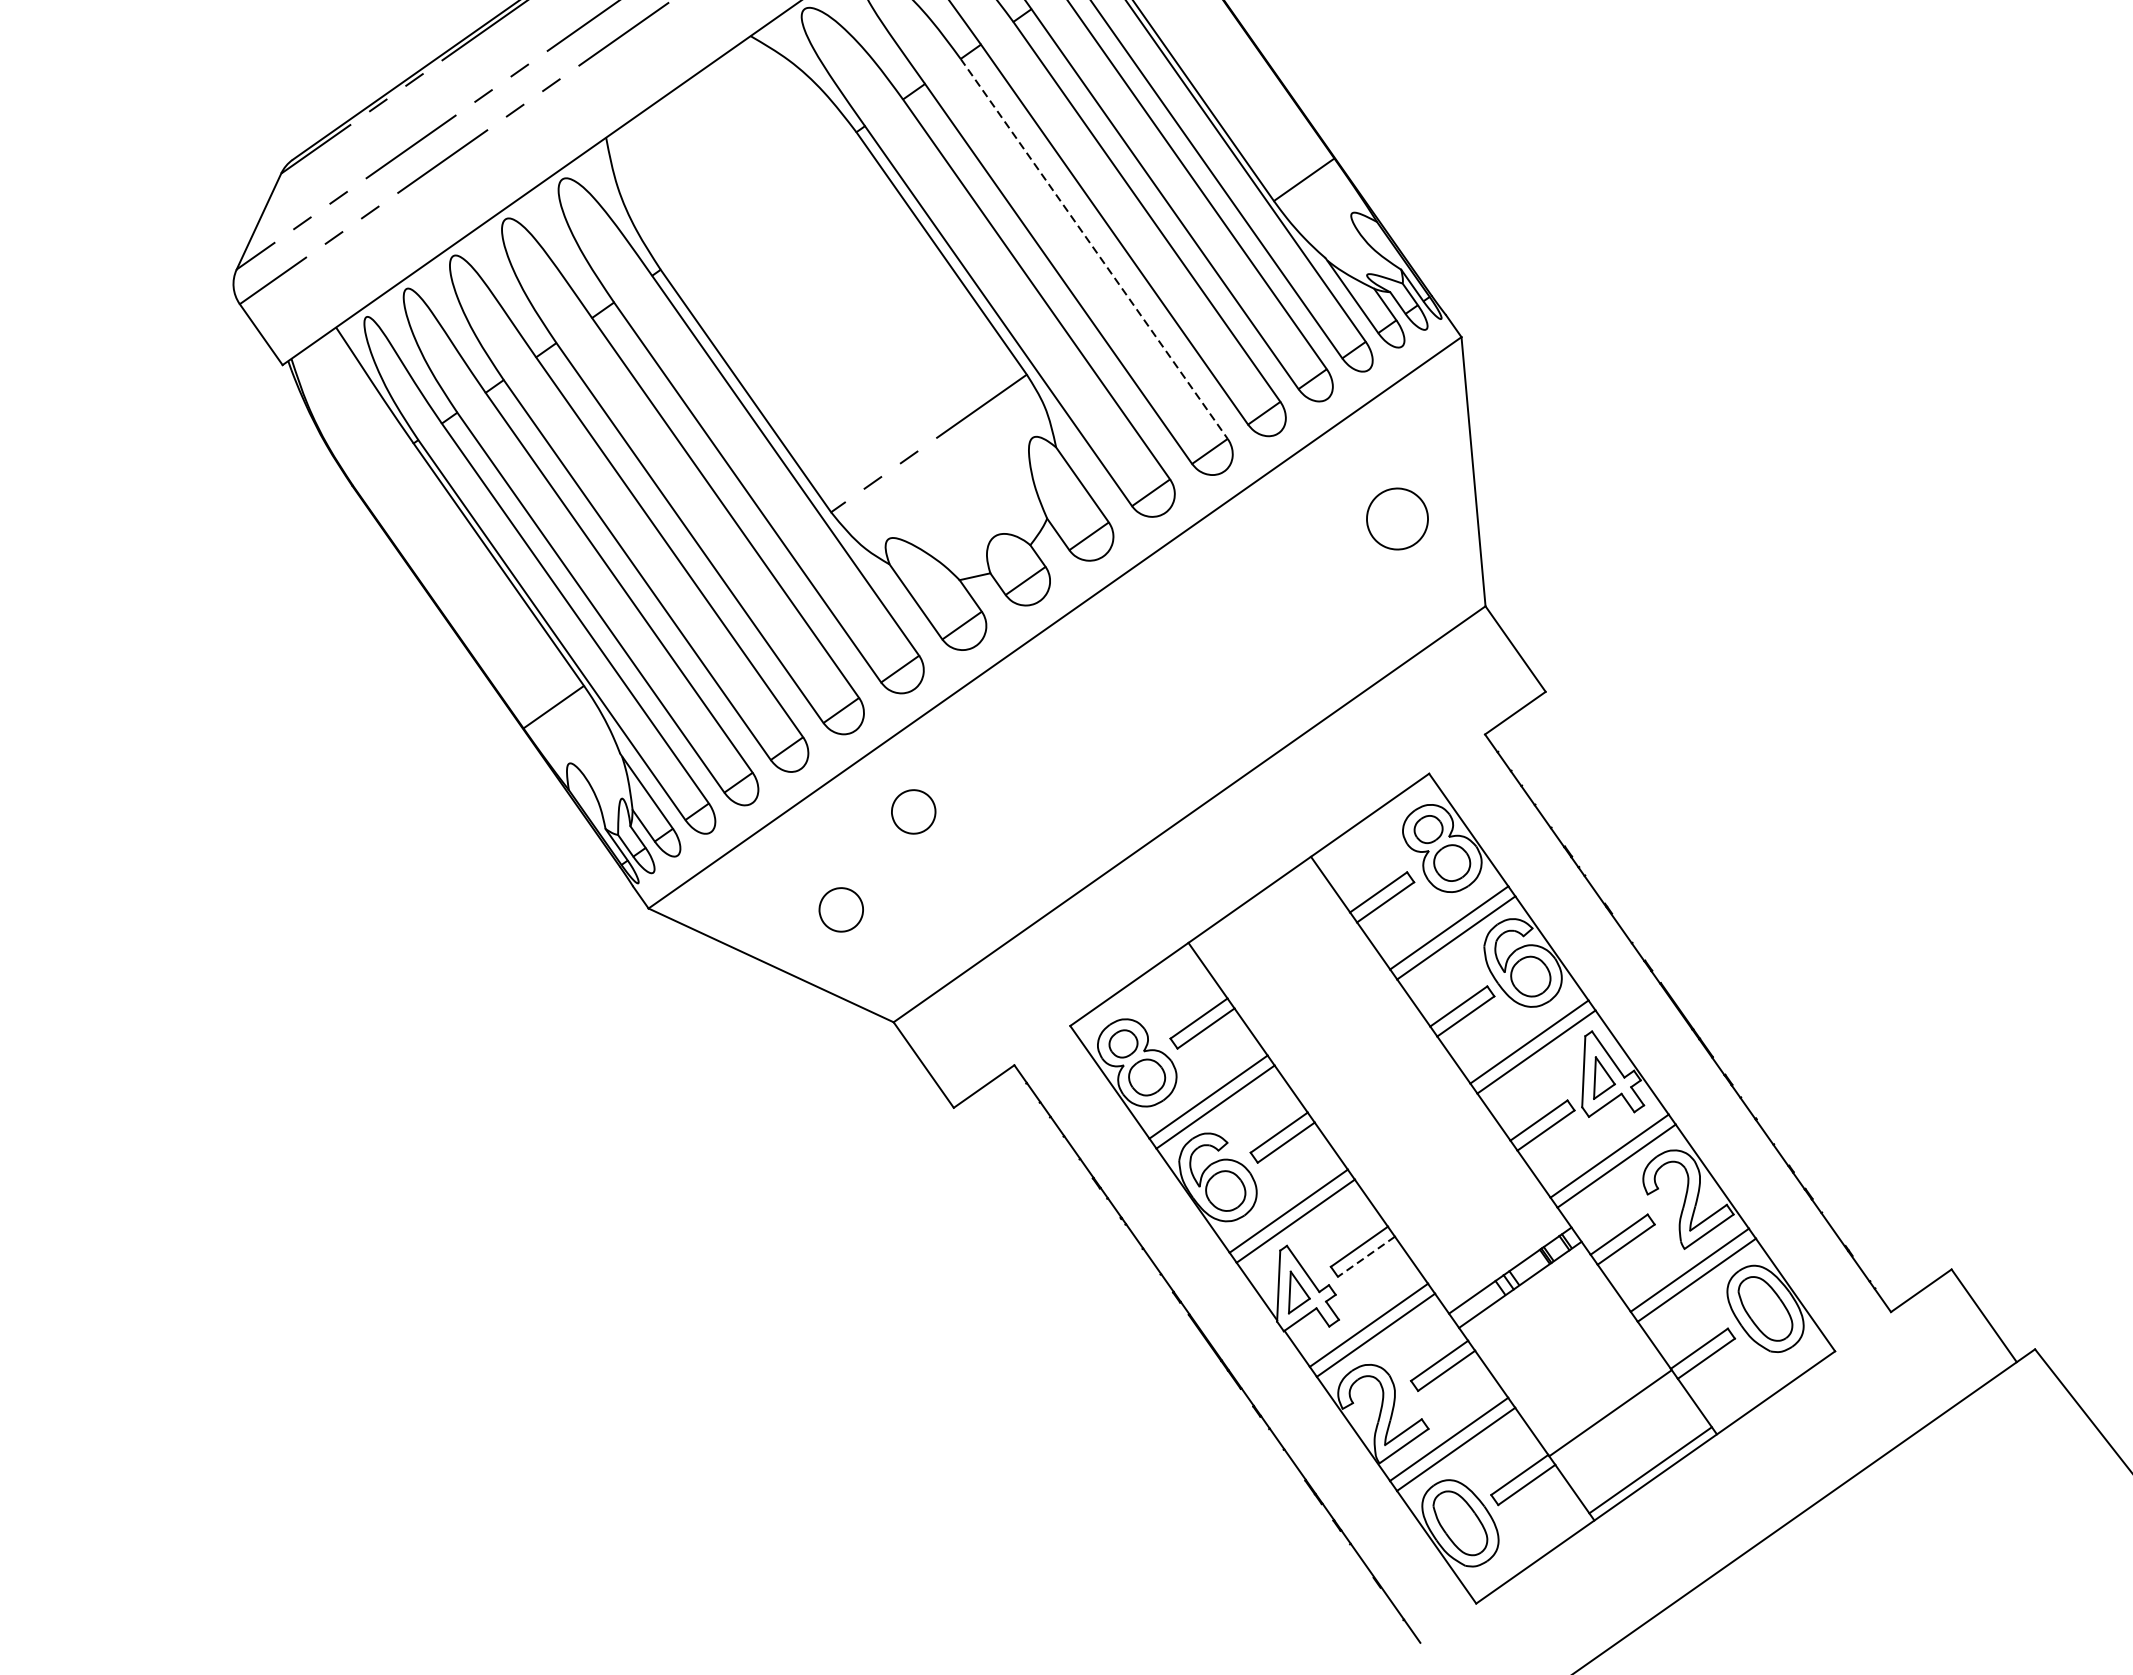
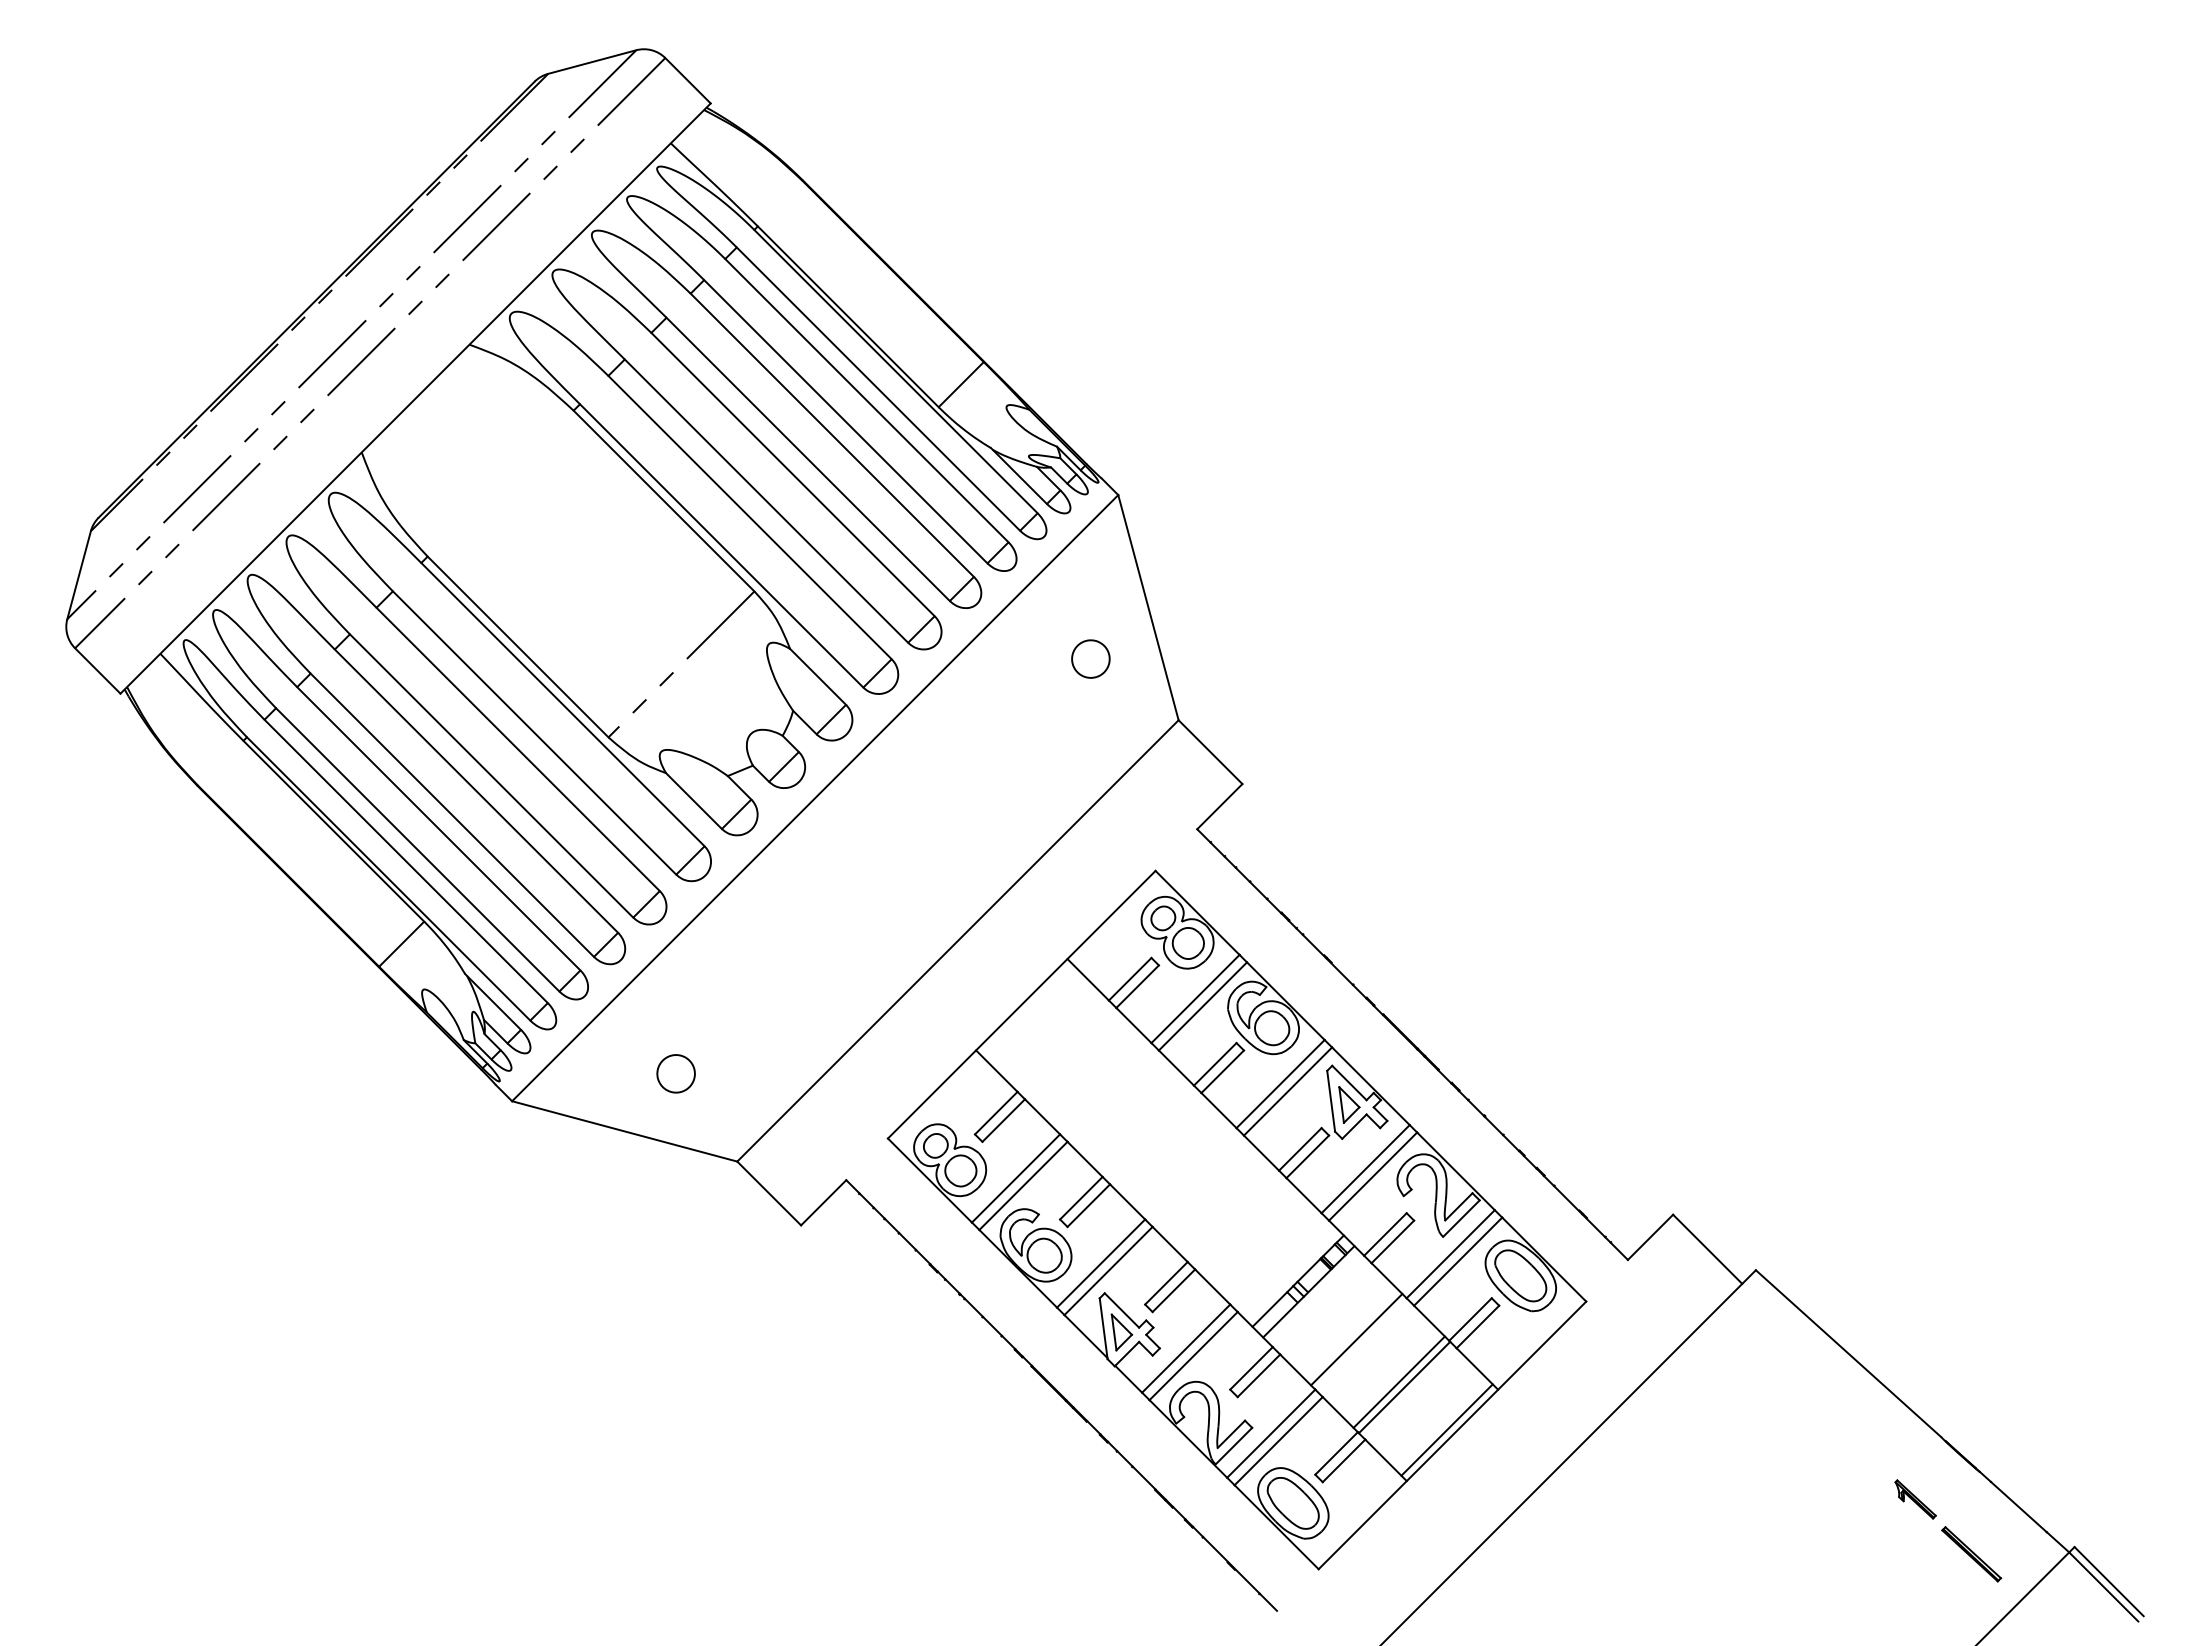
line: (1094, 248) -> (793, 474), dashed -> solid
part: (1397, 518) -> (1090, 658), size x0.71
part: (913, 811) -> (722, 979), removed
line: (1365, 1257) -> (1173, 1291), dashed -> solid
line: (1565, 1348) -> (1356, 1339), added
line: (1604, 1405) -> (1398, 1381), added

